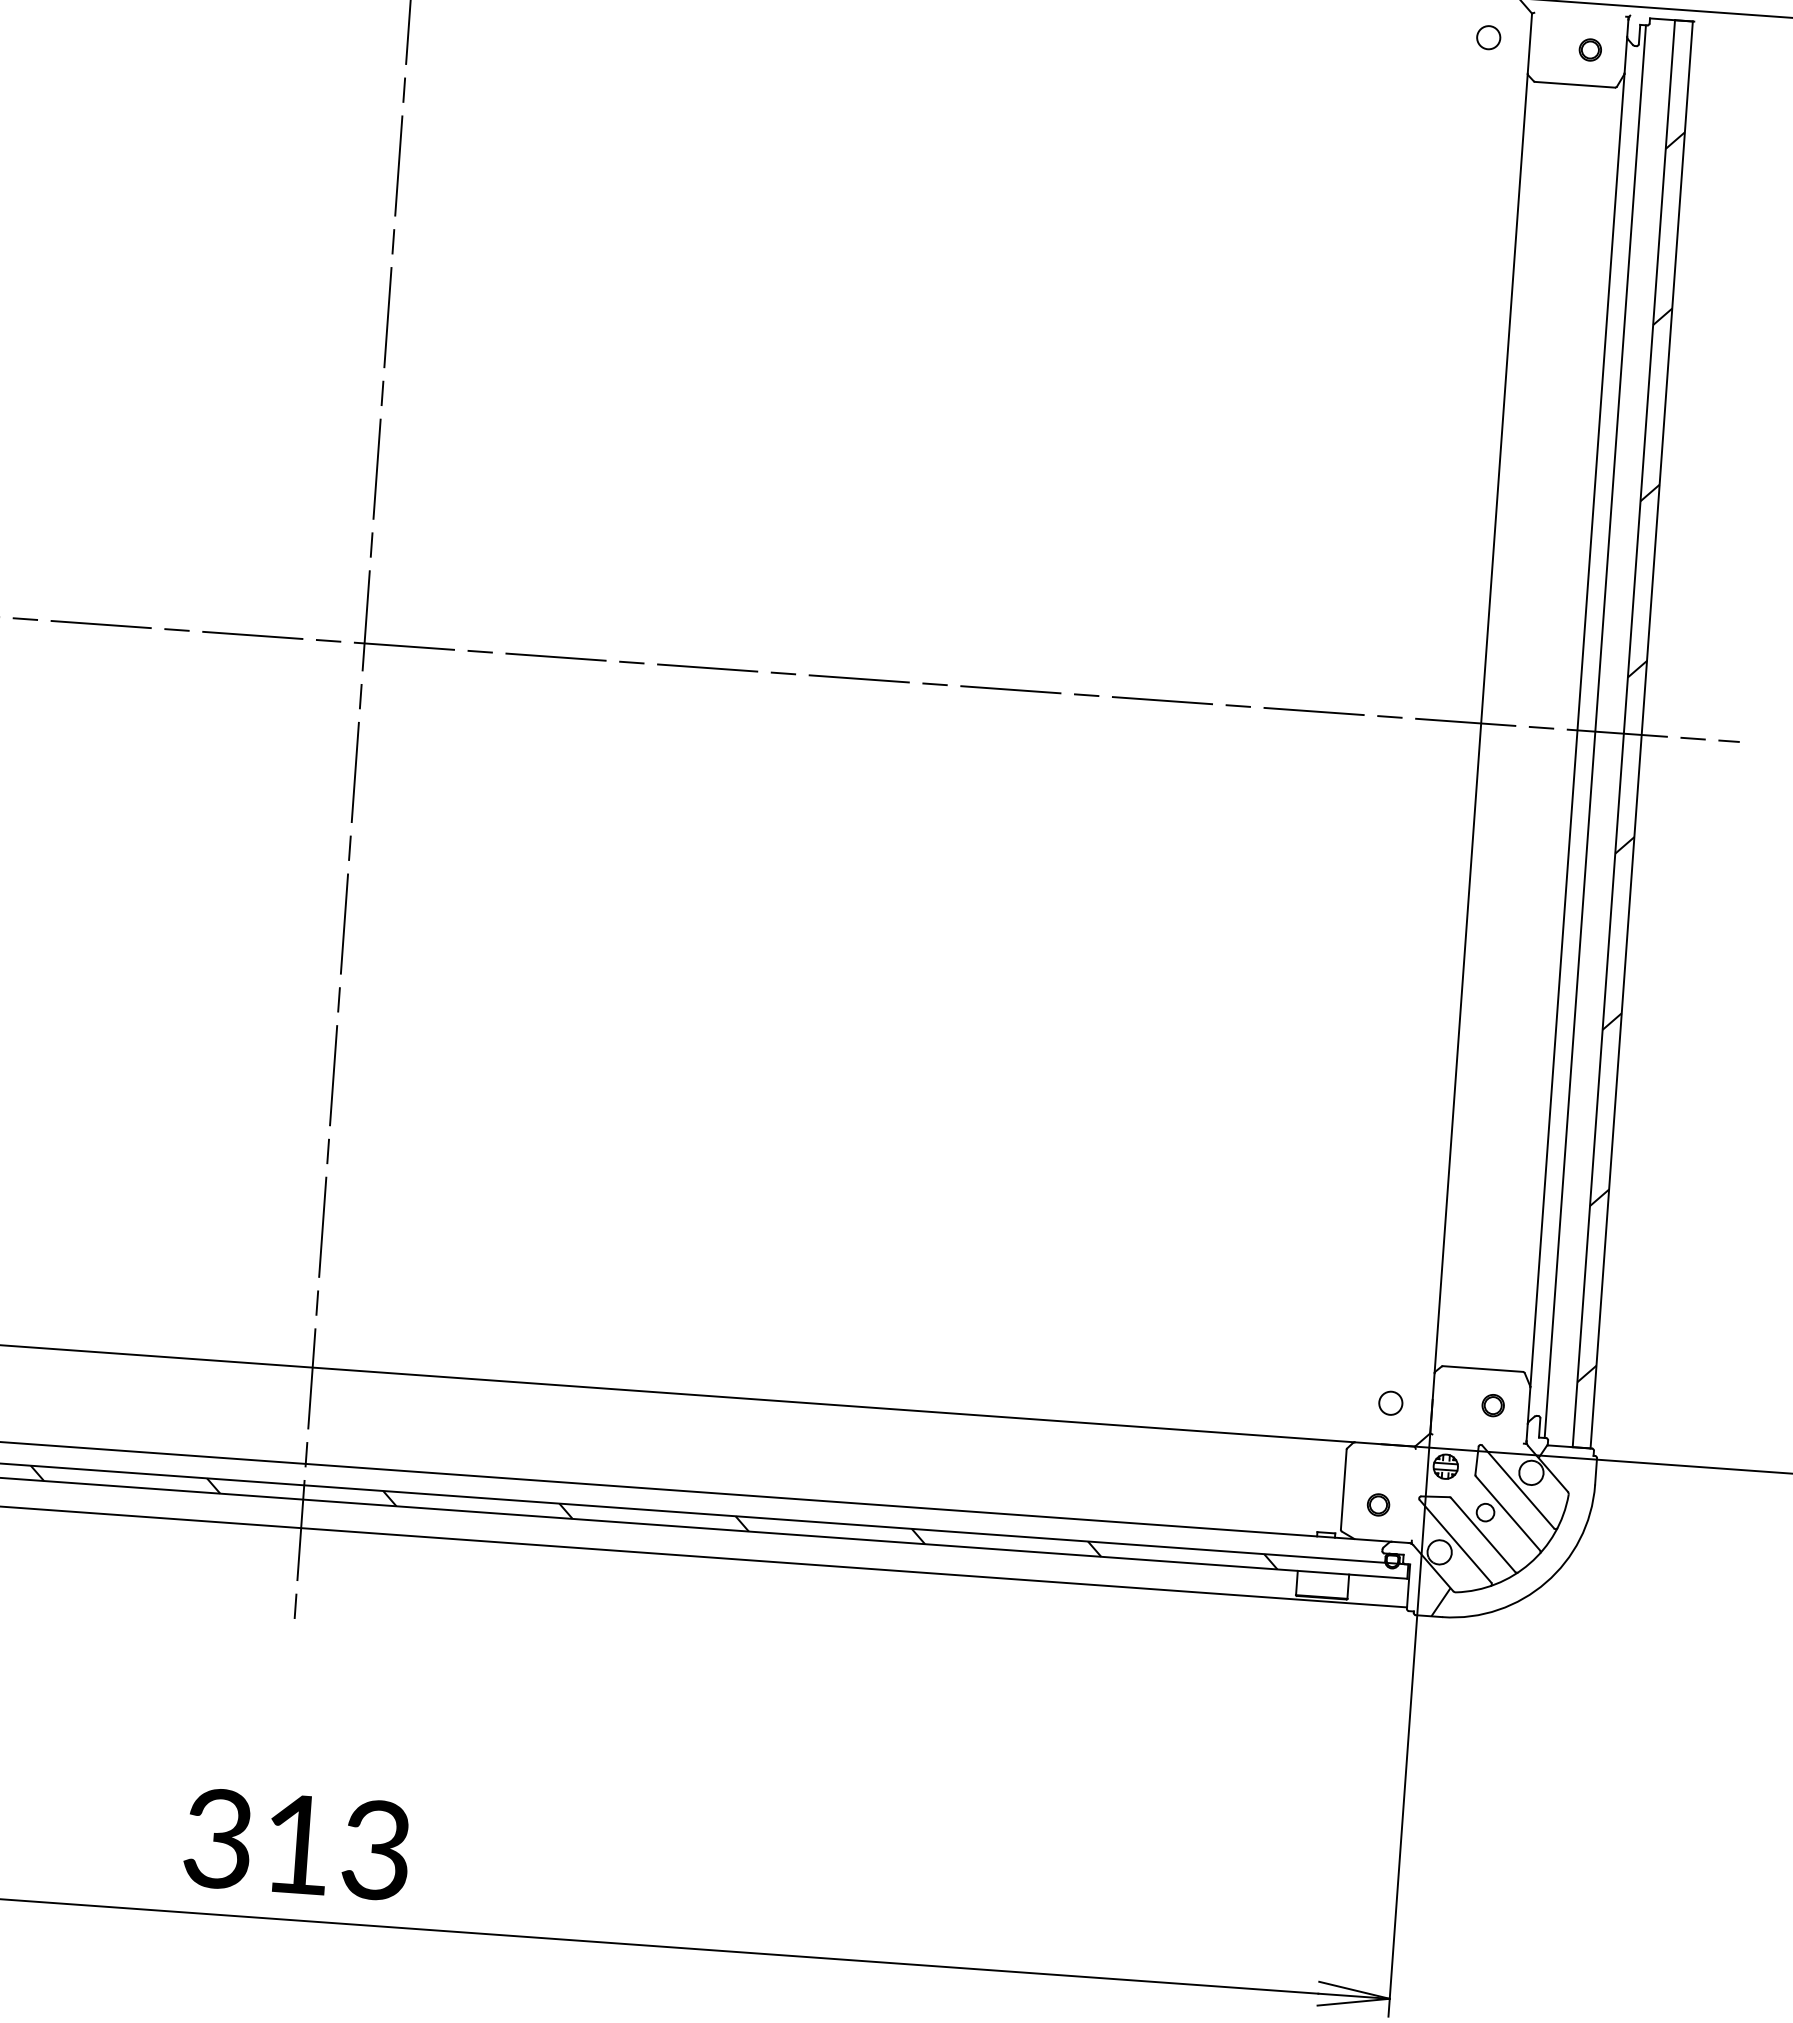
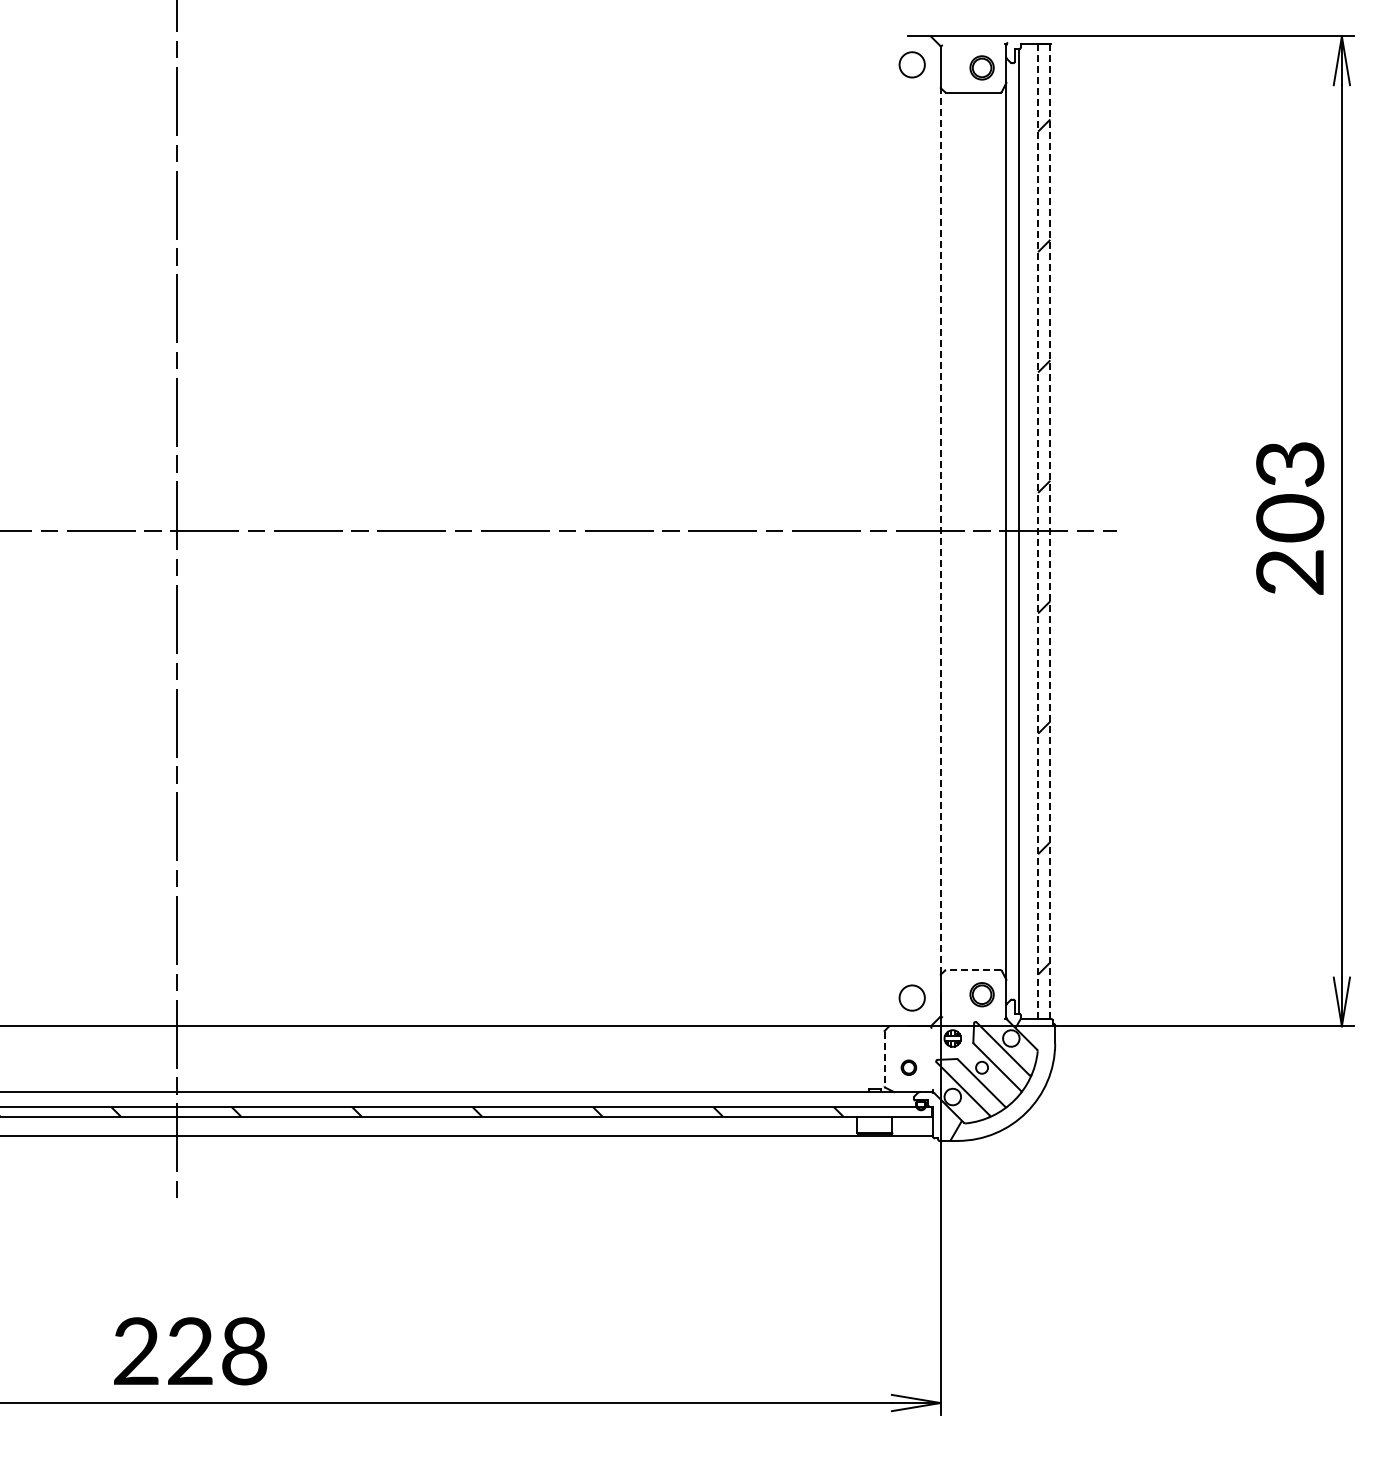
circle: (1488, 37) -> (912, 64), size x1.6
part: (1589, 50) -> (981, 68), size x1.6
line: (1480, 723) -> (940, 531), solid -> dashed
line: (1624, 733) -> (1038, 531), solid -> dashed
line: (1641, 735) -> (1050, 531), solid -> dashed
line: (1481, 1369) -> (972, 970), solid -> dashed
circle: (1391, 1402) -> (912, 997), size x1.6
part: (1492, 1405) -> (981, 994), size x1.6
line: (1343, 1490) -> (884, 1059), solid -> dashed
text: (297, 1844) -> (190, 1351), 313 -> 228

